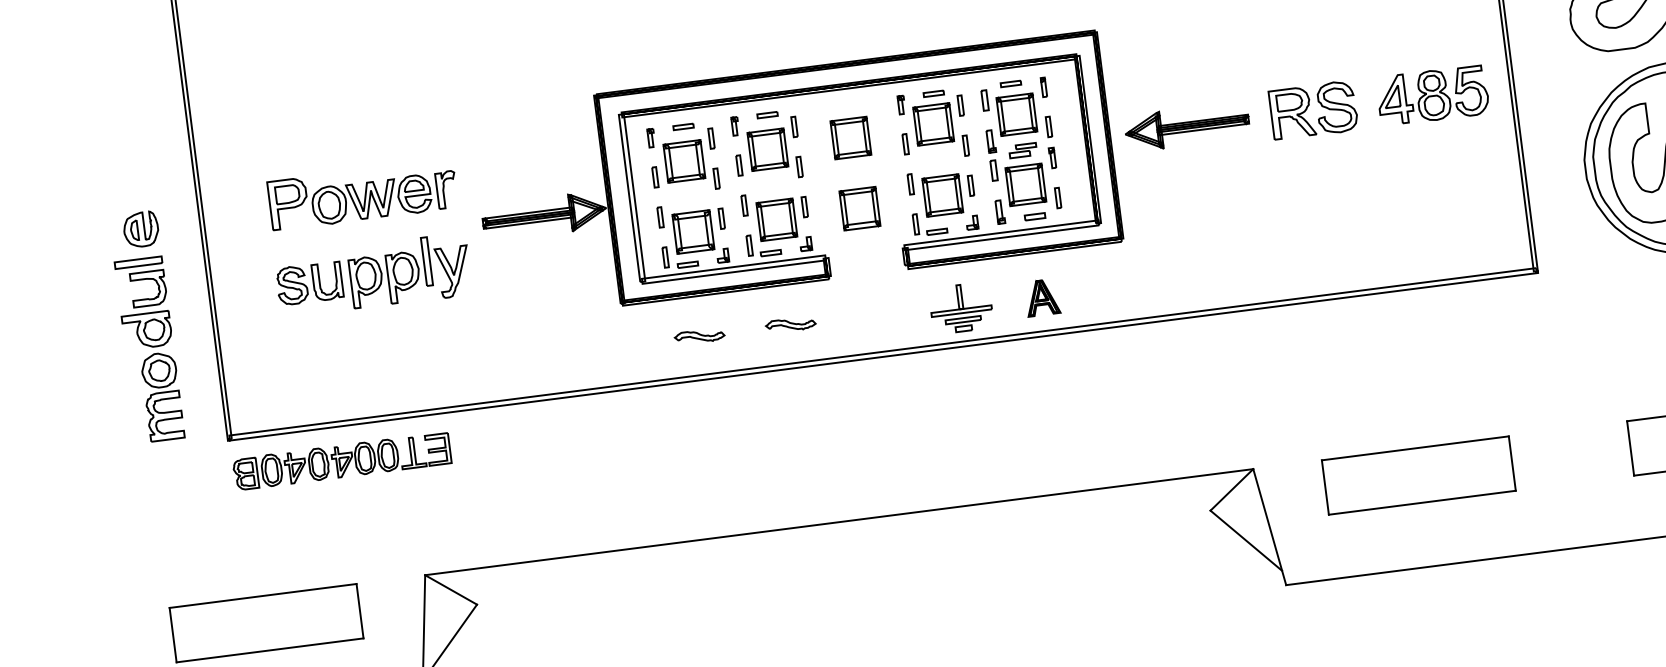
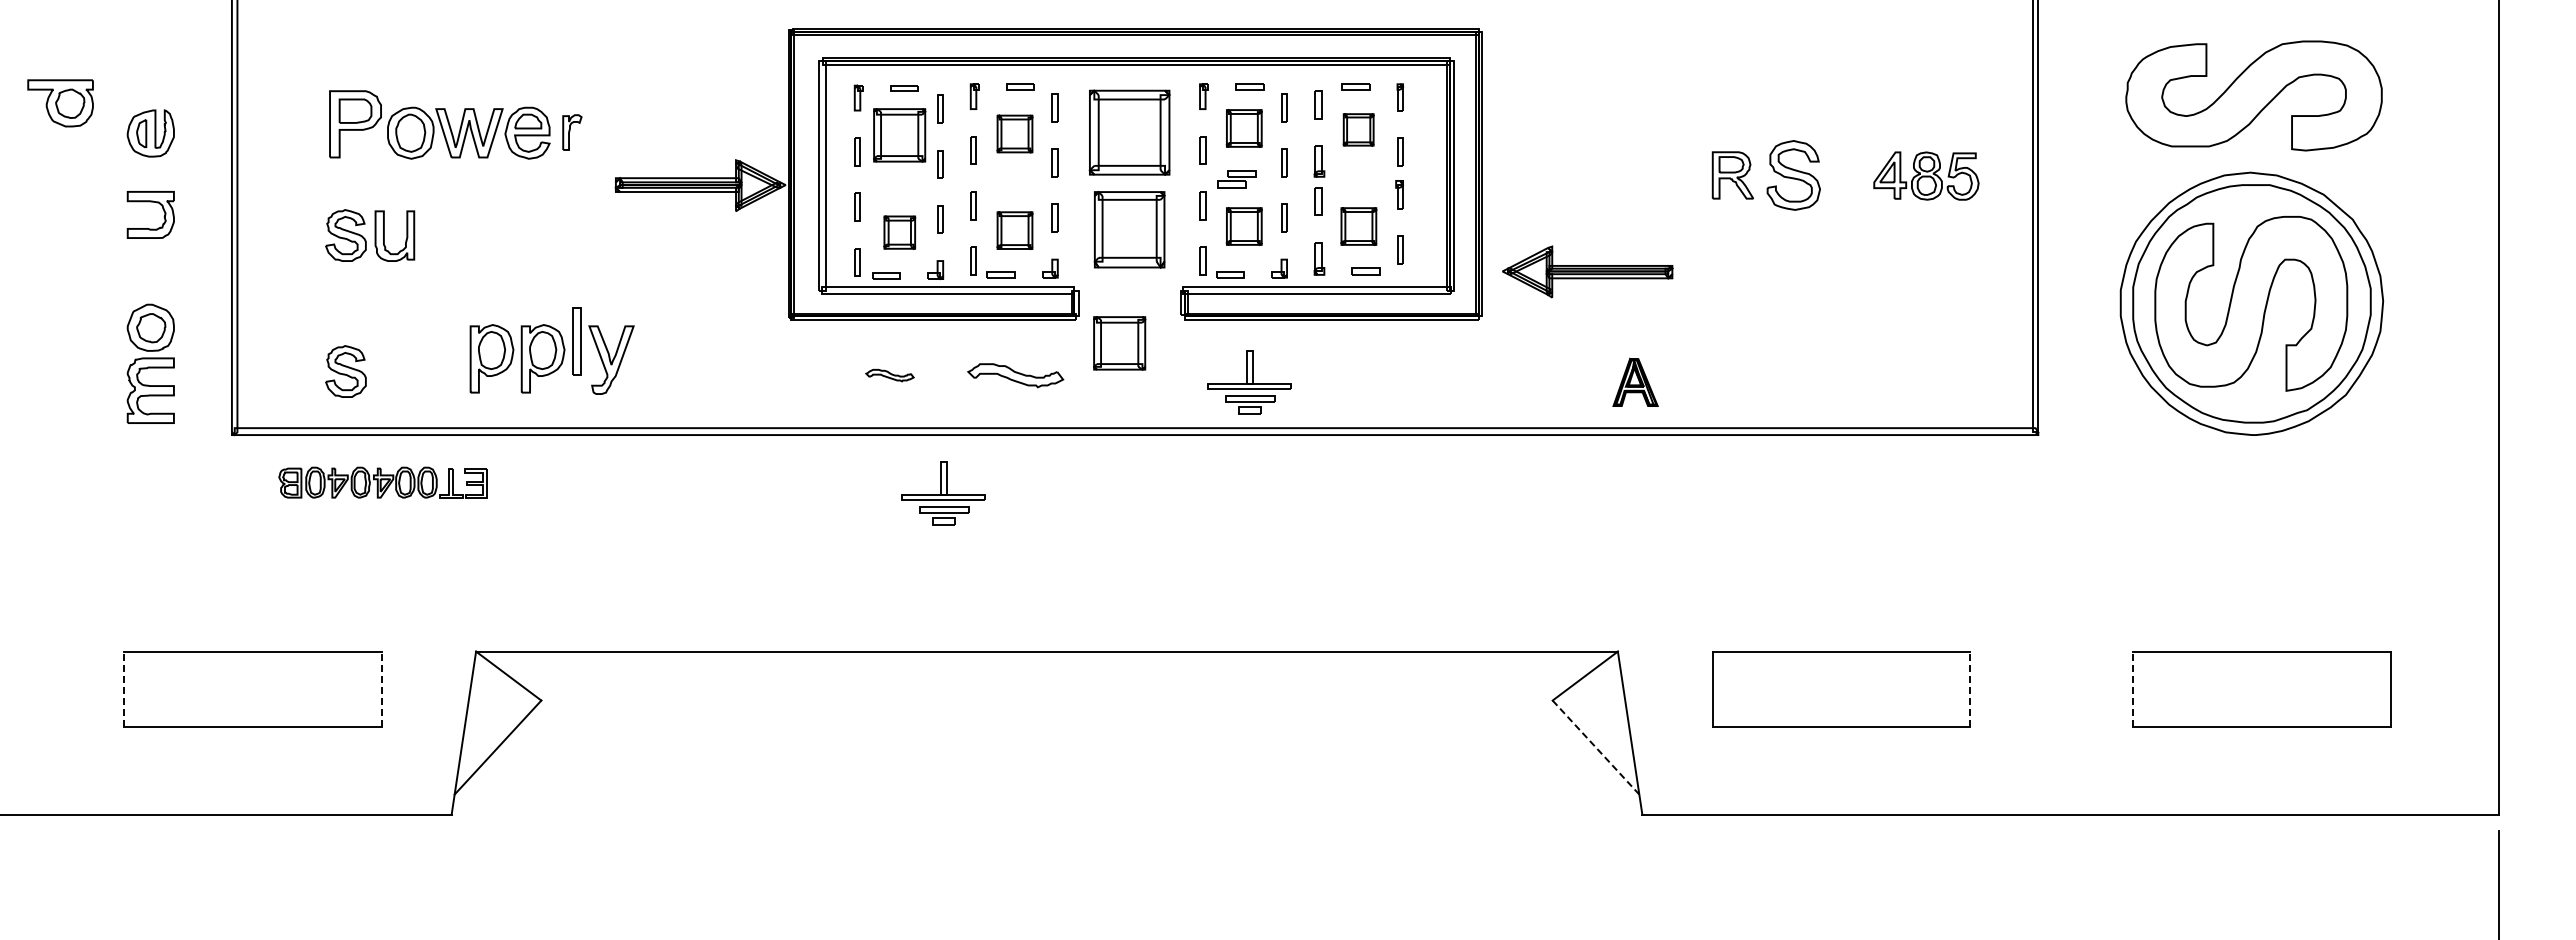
part: (1432, 95) -> (1926, 175), size x0.7
part: (1292, 113) -> (1732, 175), size x0.7
part: (1016, 114) -> (1358, 129), size x0.6
part: (933, 124) -> (1244, 128), size x0.7
part: (1187, 126) -> (1587, 271), moved
part: (850, 137) -> (1129, 132), size x1.6
part: (767, 149) -> (1014, 133), size x0.7
part: (1022, 150) -> (1236, 179), moved
part: (1025, 184) -> (1358, 226), size x0.7
part: (446, 189) -> (572, 132), size x0.7
part: (942, 195) -> (1244, 226), size x0.7
part: (859, 209) -> (1129, 230), size x1.4
part: (776, 219) -> (1014, 230), size x0.7
part: (693, 231) -> (899, 232), size x0.6
part: (138, 262) -> (141, 177), removed
part: (409, 270) -> (551, 350), moved
part: (863, 291) -> (1119, 343), added
part: (1042, 297) -> (1635, 381), moved
part: (790, 324) -> (1015, 375), size x1.4
part: (147, 330) -> (60, 103), moved
part: (699, 336) -> (889, 375), size x0.7
part: (304, 384) -> (345, 371), added
part: (749, 417) -> (943, 493), added
line: (1630, 448) -> (2133, 689), solid -> dashed
part: (341, 461) -> (382, 482), size x0.7
line: (1512, 463) -> (1970, 689), solid -> dashed
line: (1246, 540) -> (1596, 747), solid -> dashed
line: (360, 611) -> (381, 689), solid -> dashed
line: (172, 635) -> (123, 689), solid -> dashed

